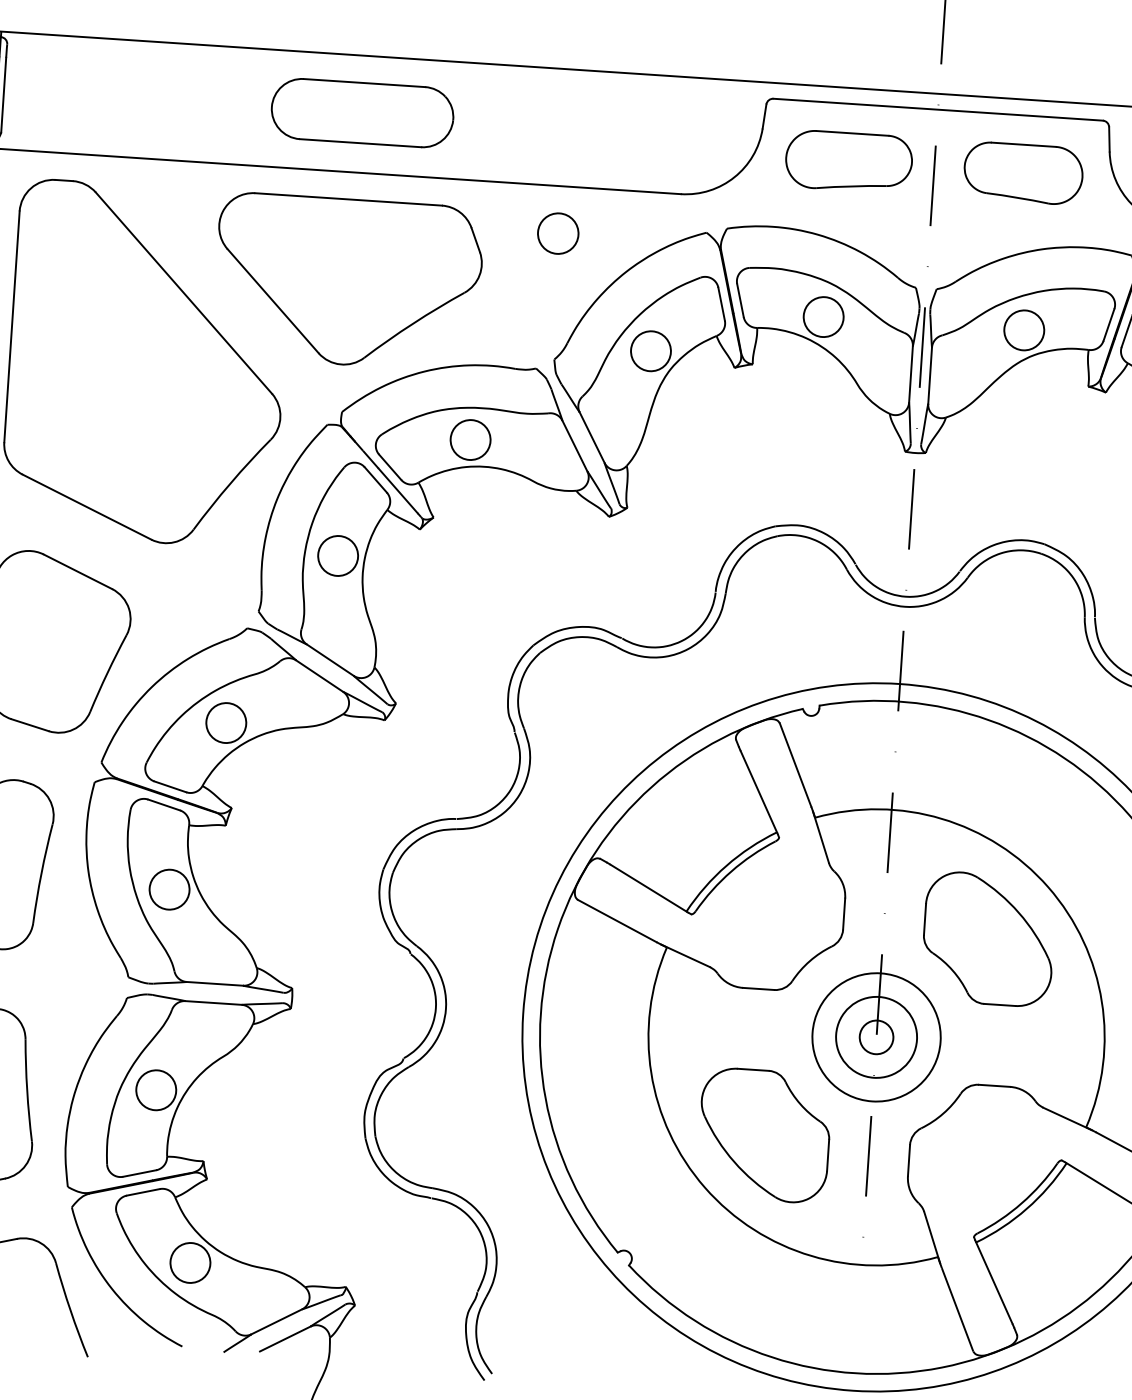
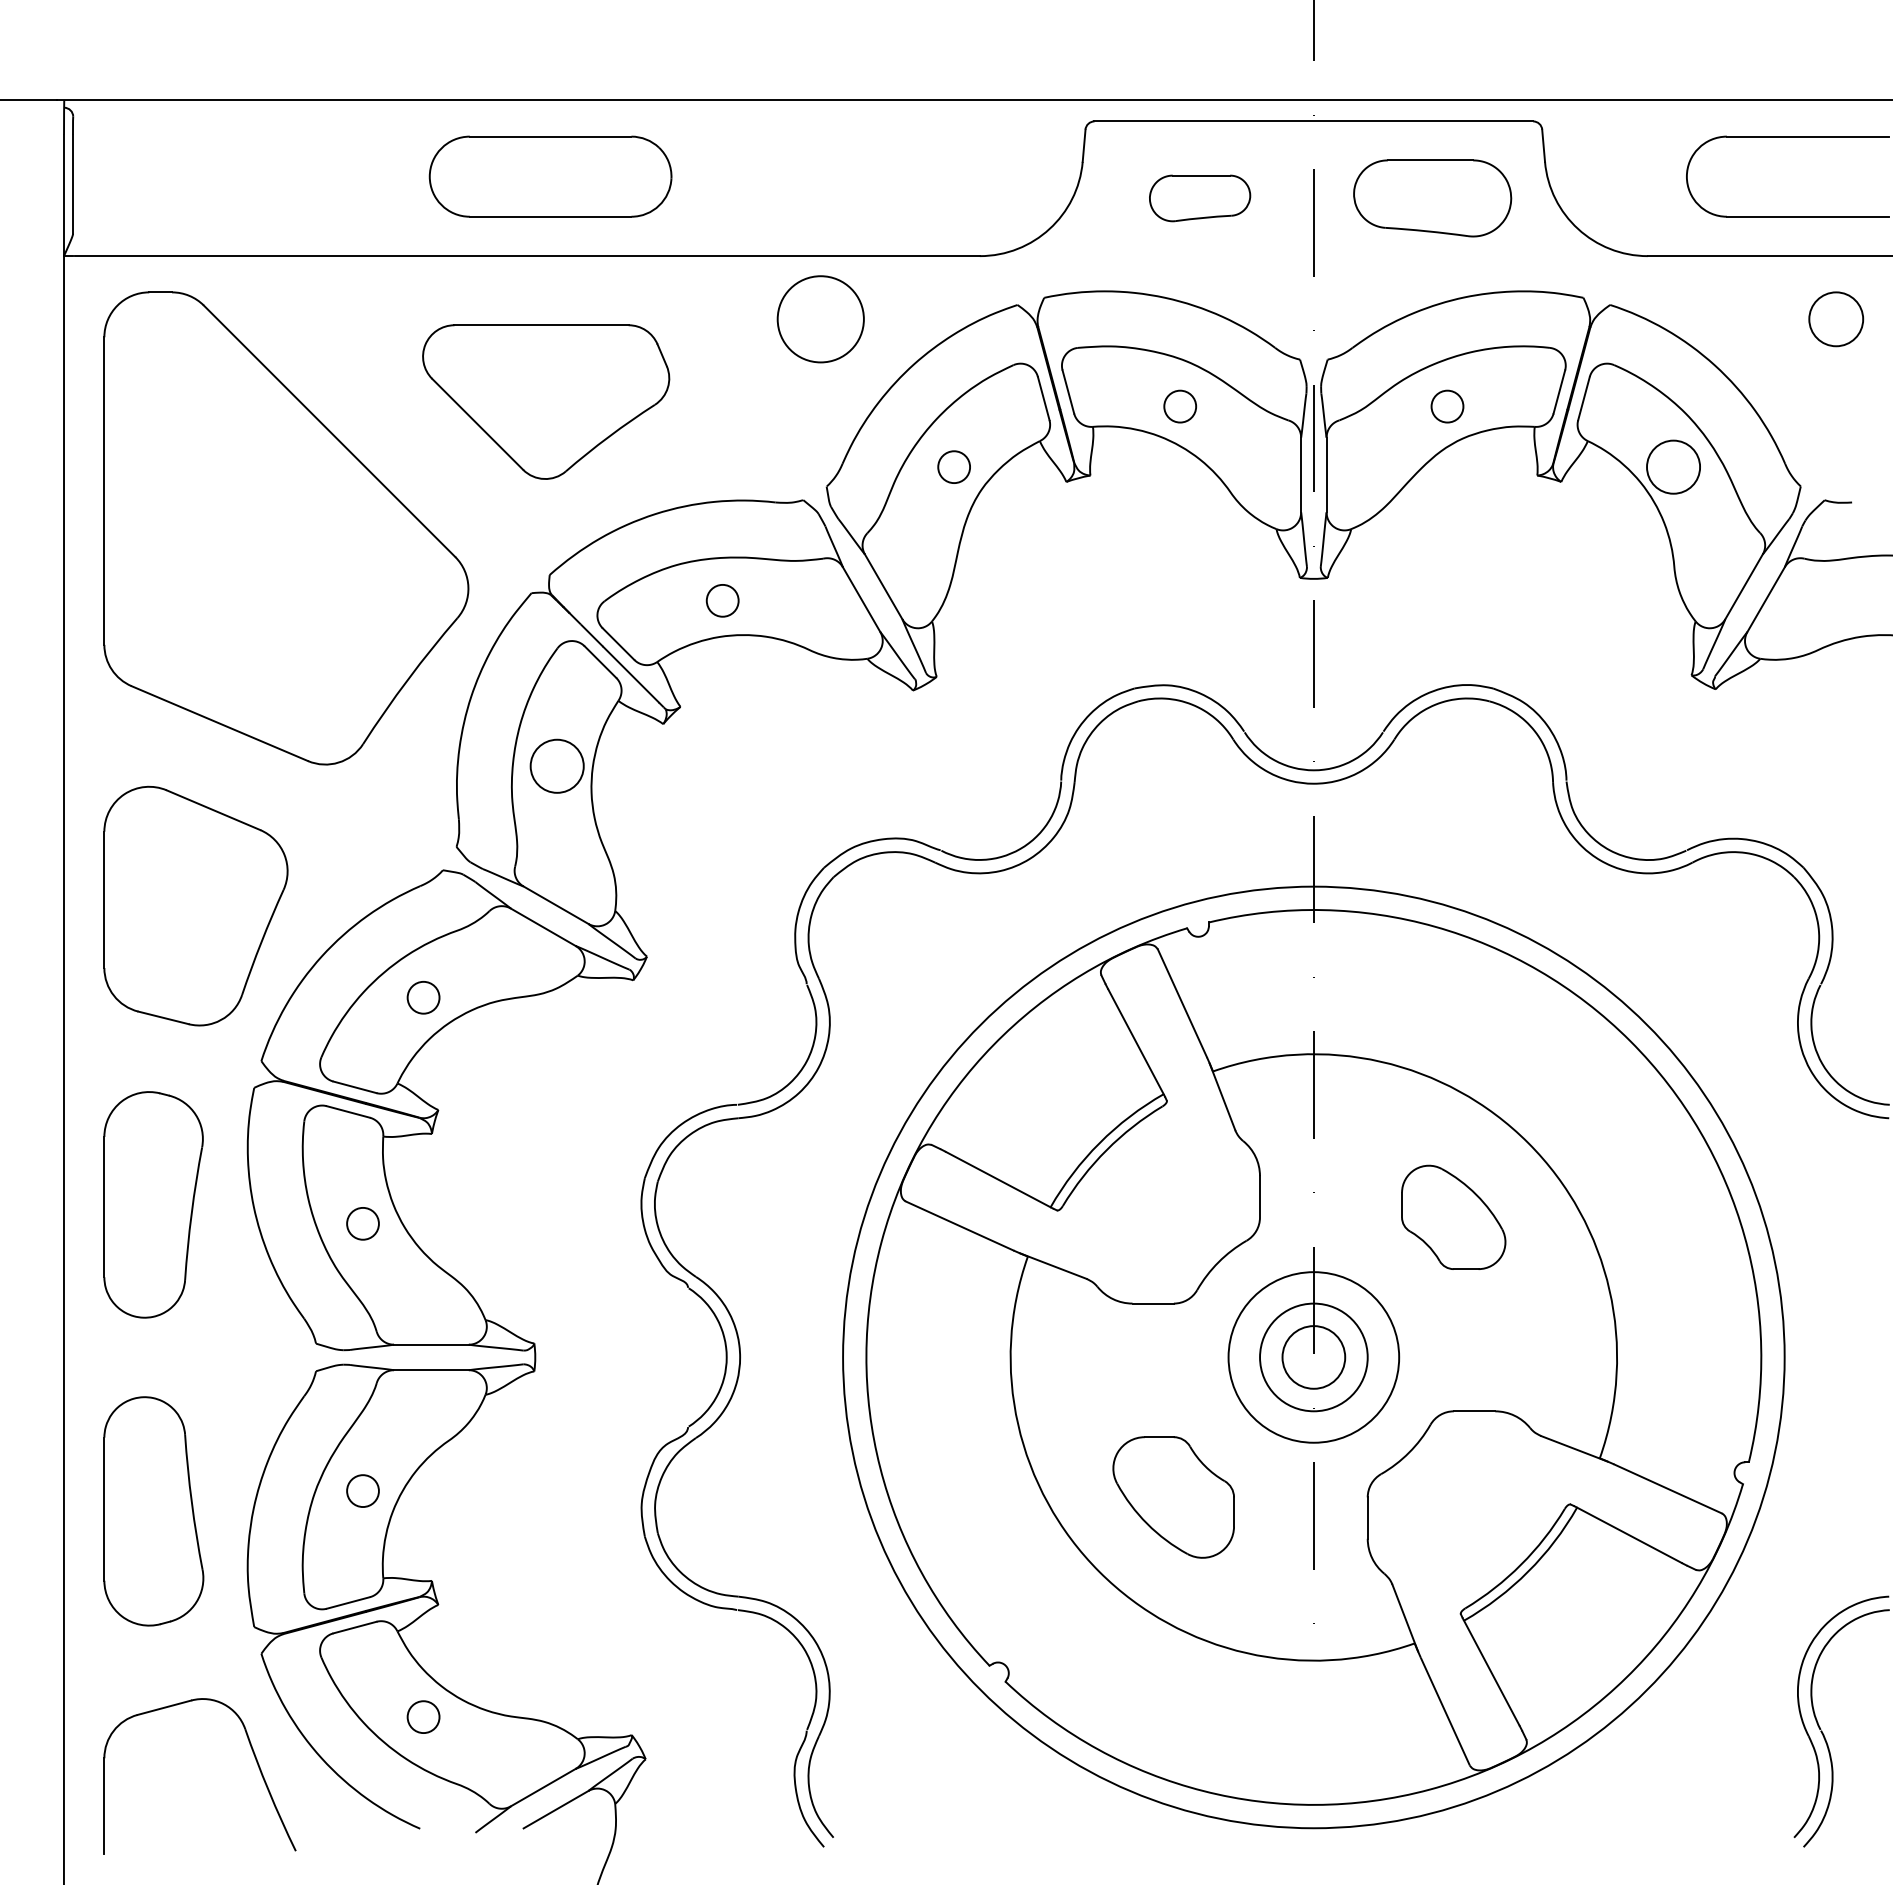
part: (848, 161) -> (1199, 198), size x0.6
circle: (558, 233) -> (820, 319), size x1.6
part: (347, 281) -> (545, 401), size x0.7
circle: (823, 316) -> (1179, 406), size x0.6
circle: (1024, 330) -> (1447, 406), size x0.6
circle: (650, 350) -> (953, 466), size x0.6
circle: (470, 439) -> (722, 600), size x0.6
circle: (226, 722) -> (423, 997), size x0.6
circle: (169, 889) -> (362, 1223), size x0.6
part: (988, 939) -> (1453, 1217), size x0.6
circle: (876, 1037) -> (1313, 1357), size x1.4
circle: (155, 1089) -> (362, 1490), size x0.6
part: (764, 1135) -> (1173, 1497), size x0.7
circle: (190, 1262) -> (423, 1716), size x0.6

